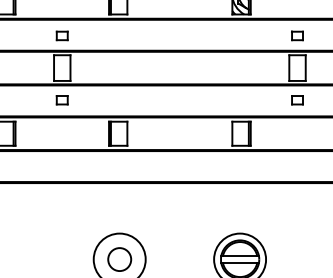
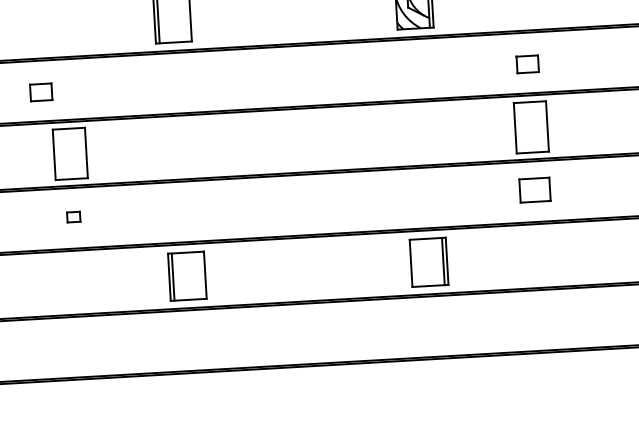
part: (61, 35) -> (39, 91), moved
part: (61, 100) -> (72, 217), size x0.6
part: (297, 100) -> (534, 190), size x1.4

